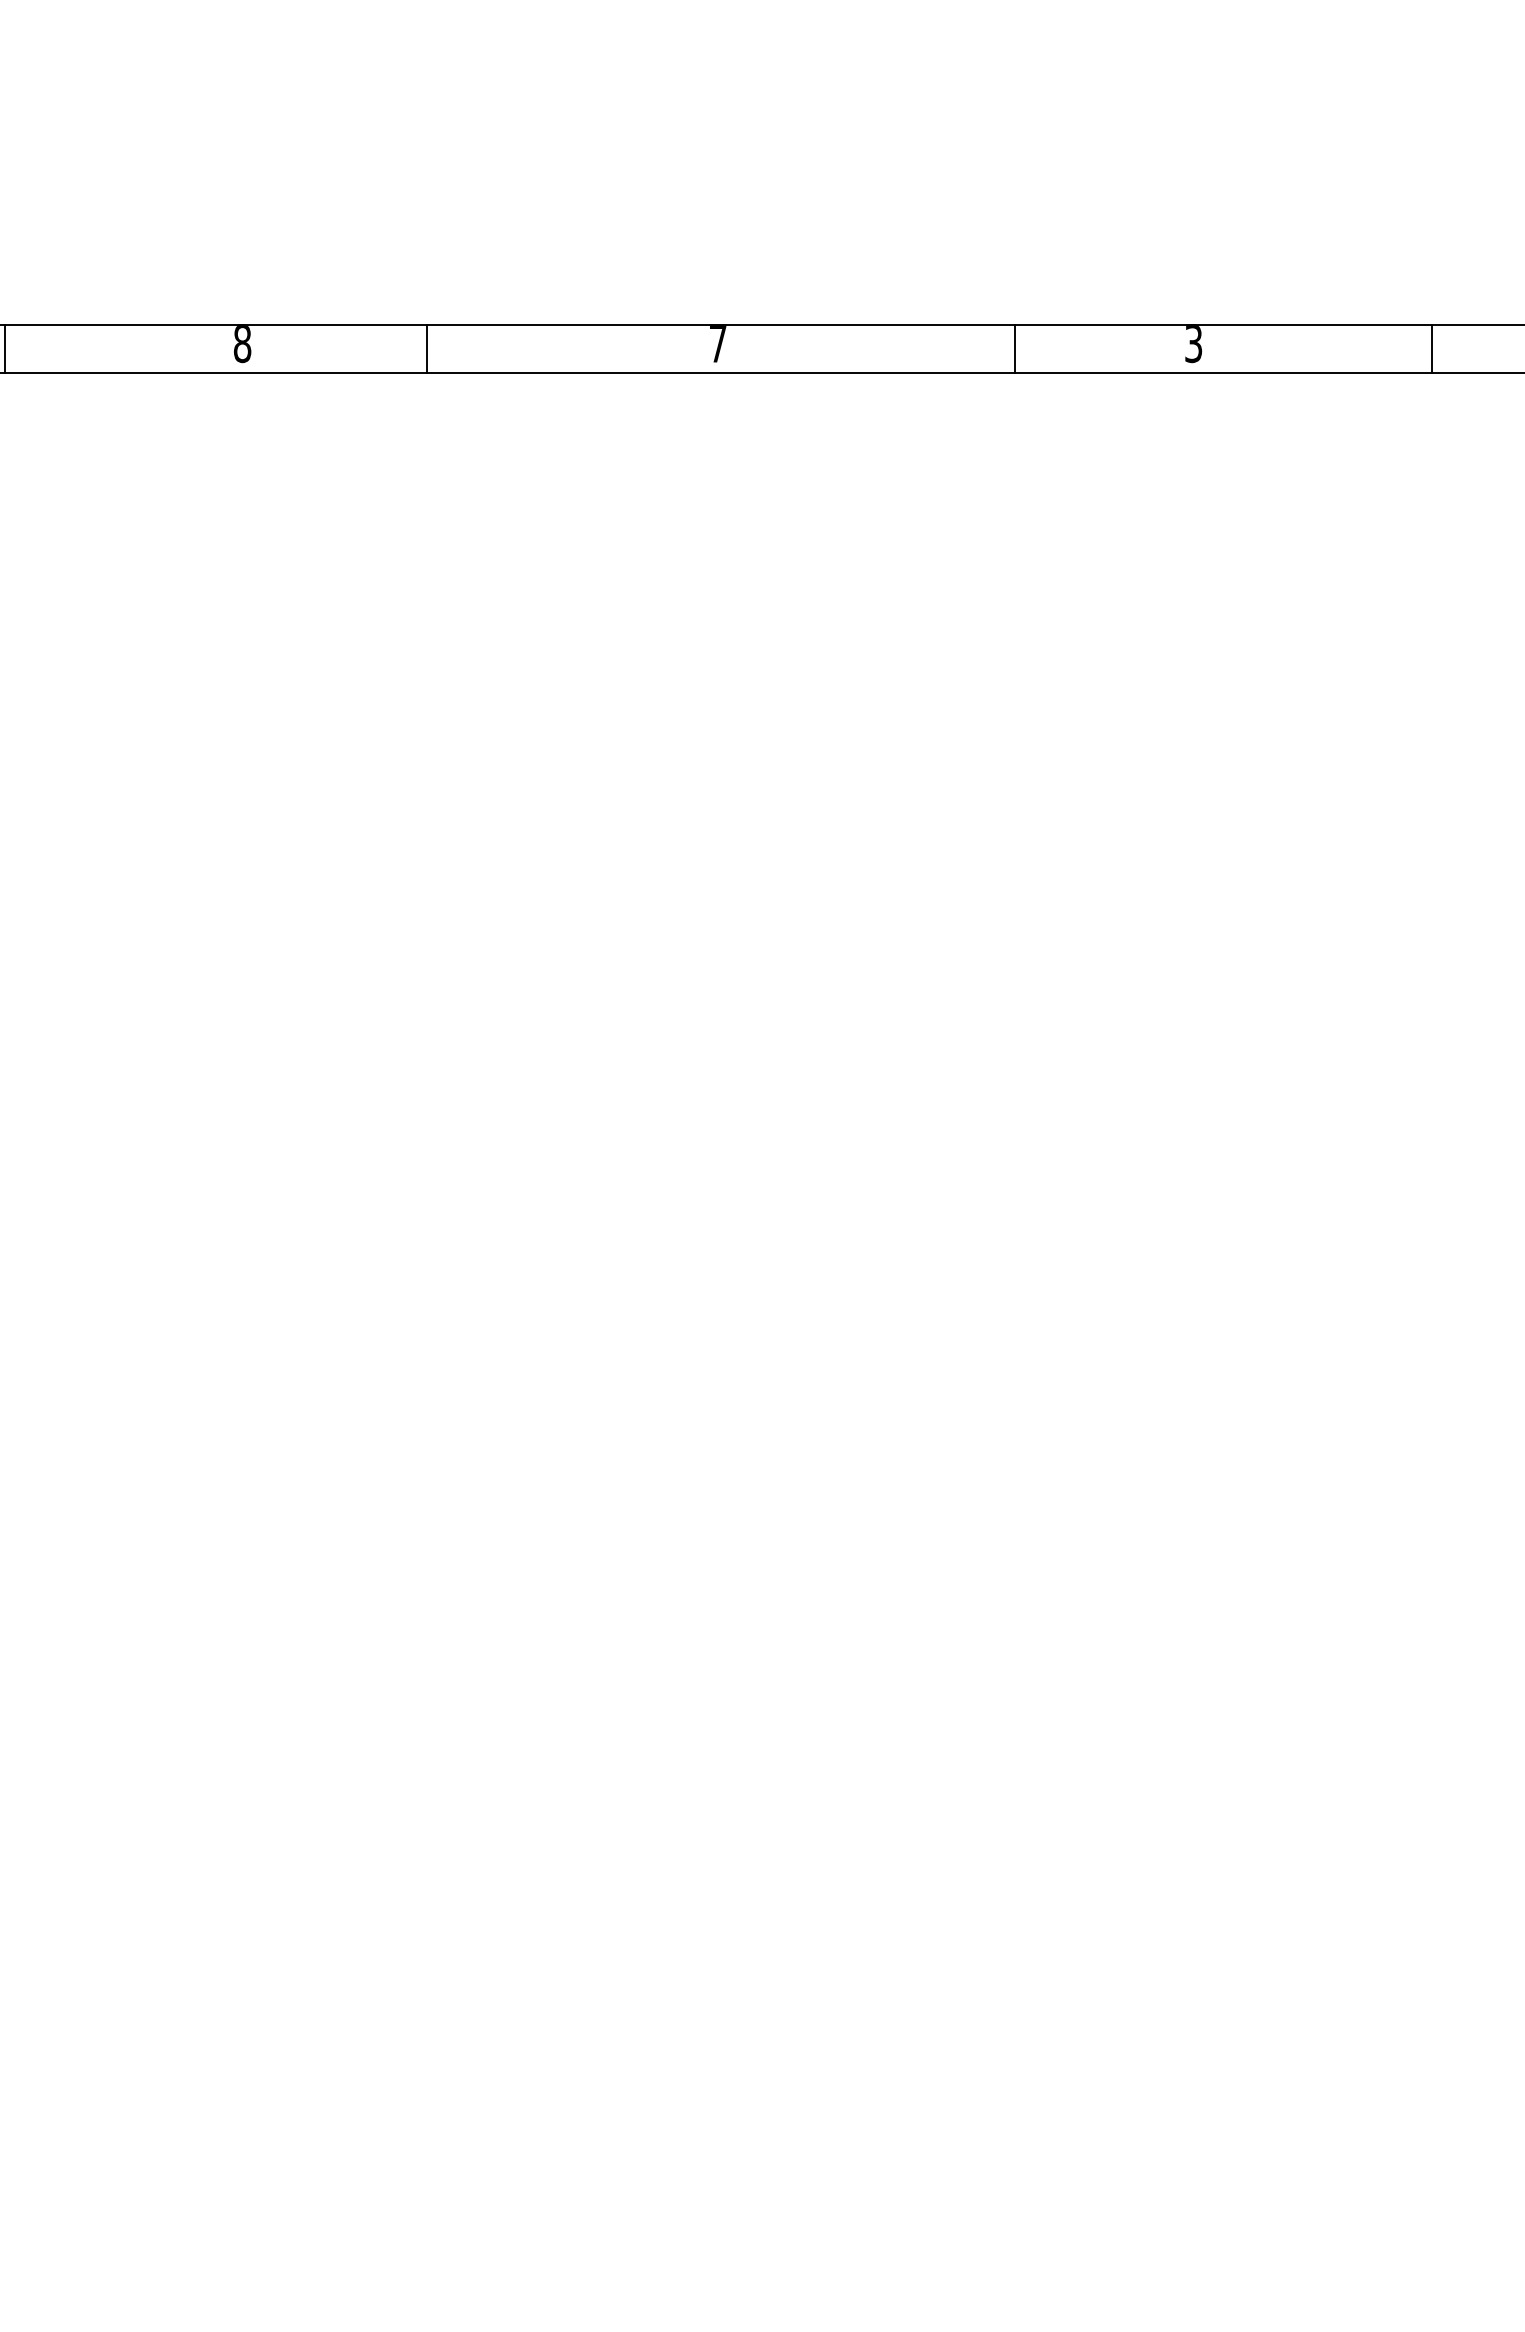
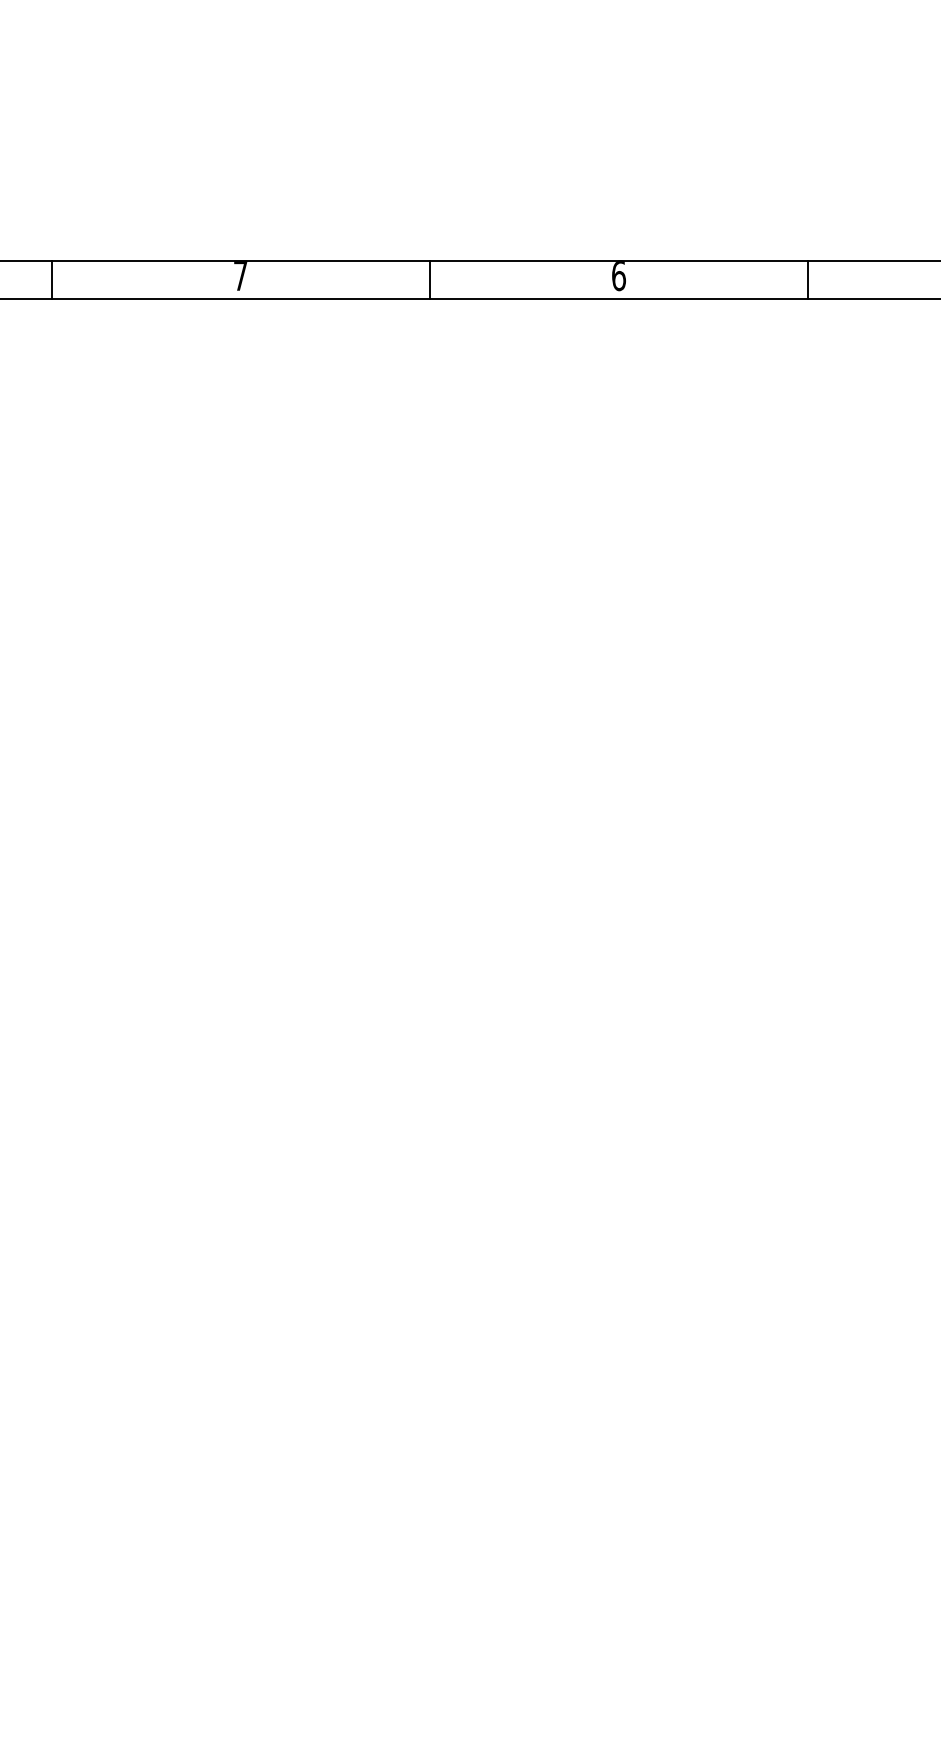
text: (1193, 344) -> (618, 276), 3 -> 6
line: (426, 348) -> (51, 279), moved
line: (1015, 348) -> (430, 279), moved

